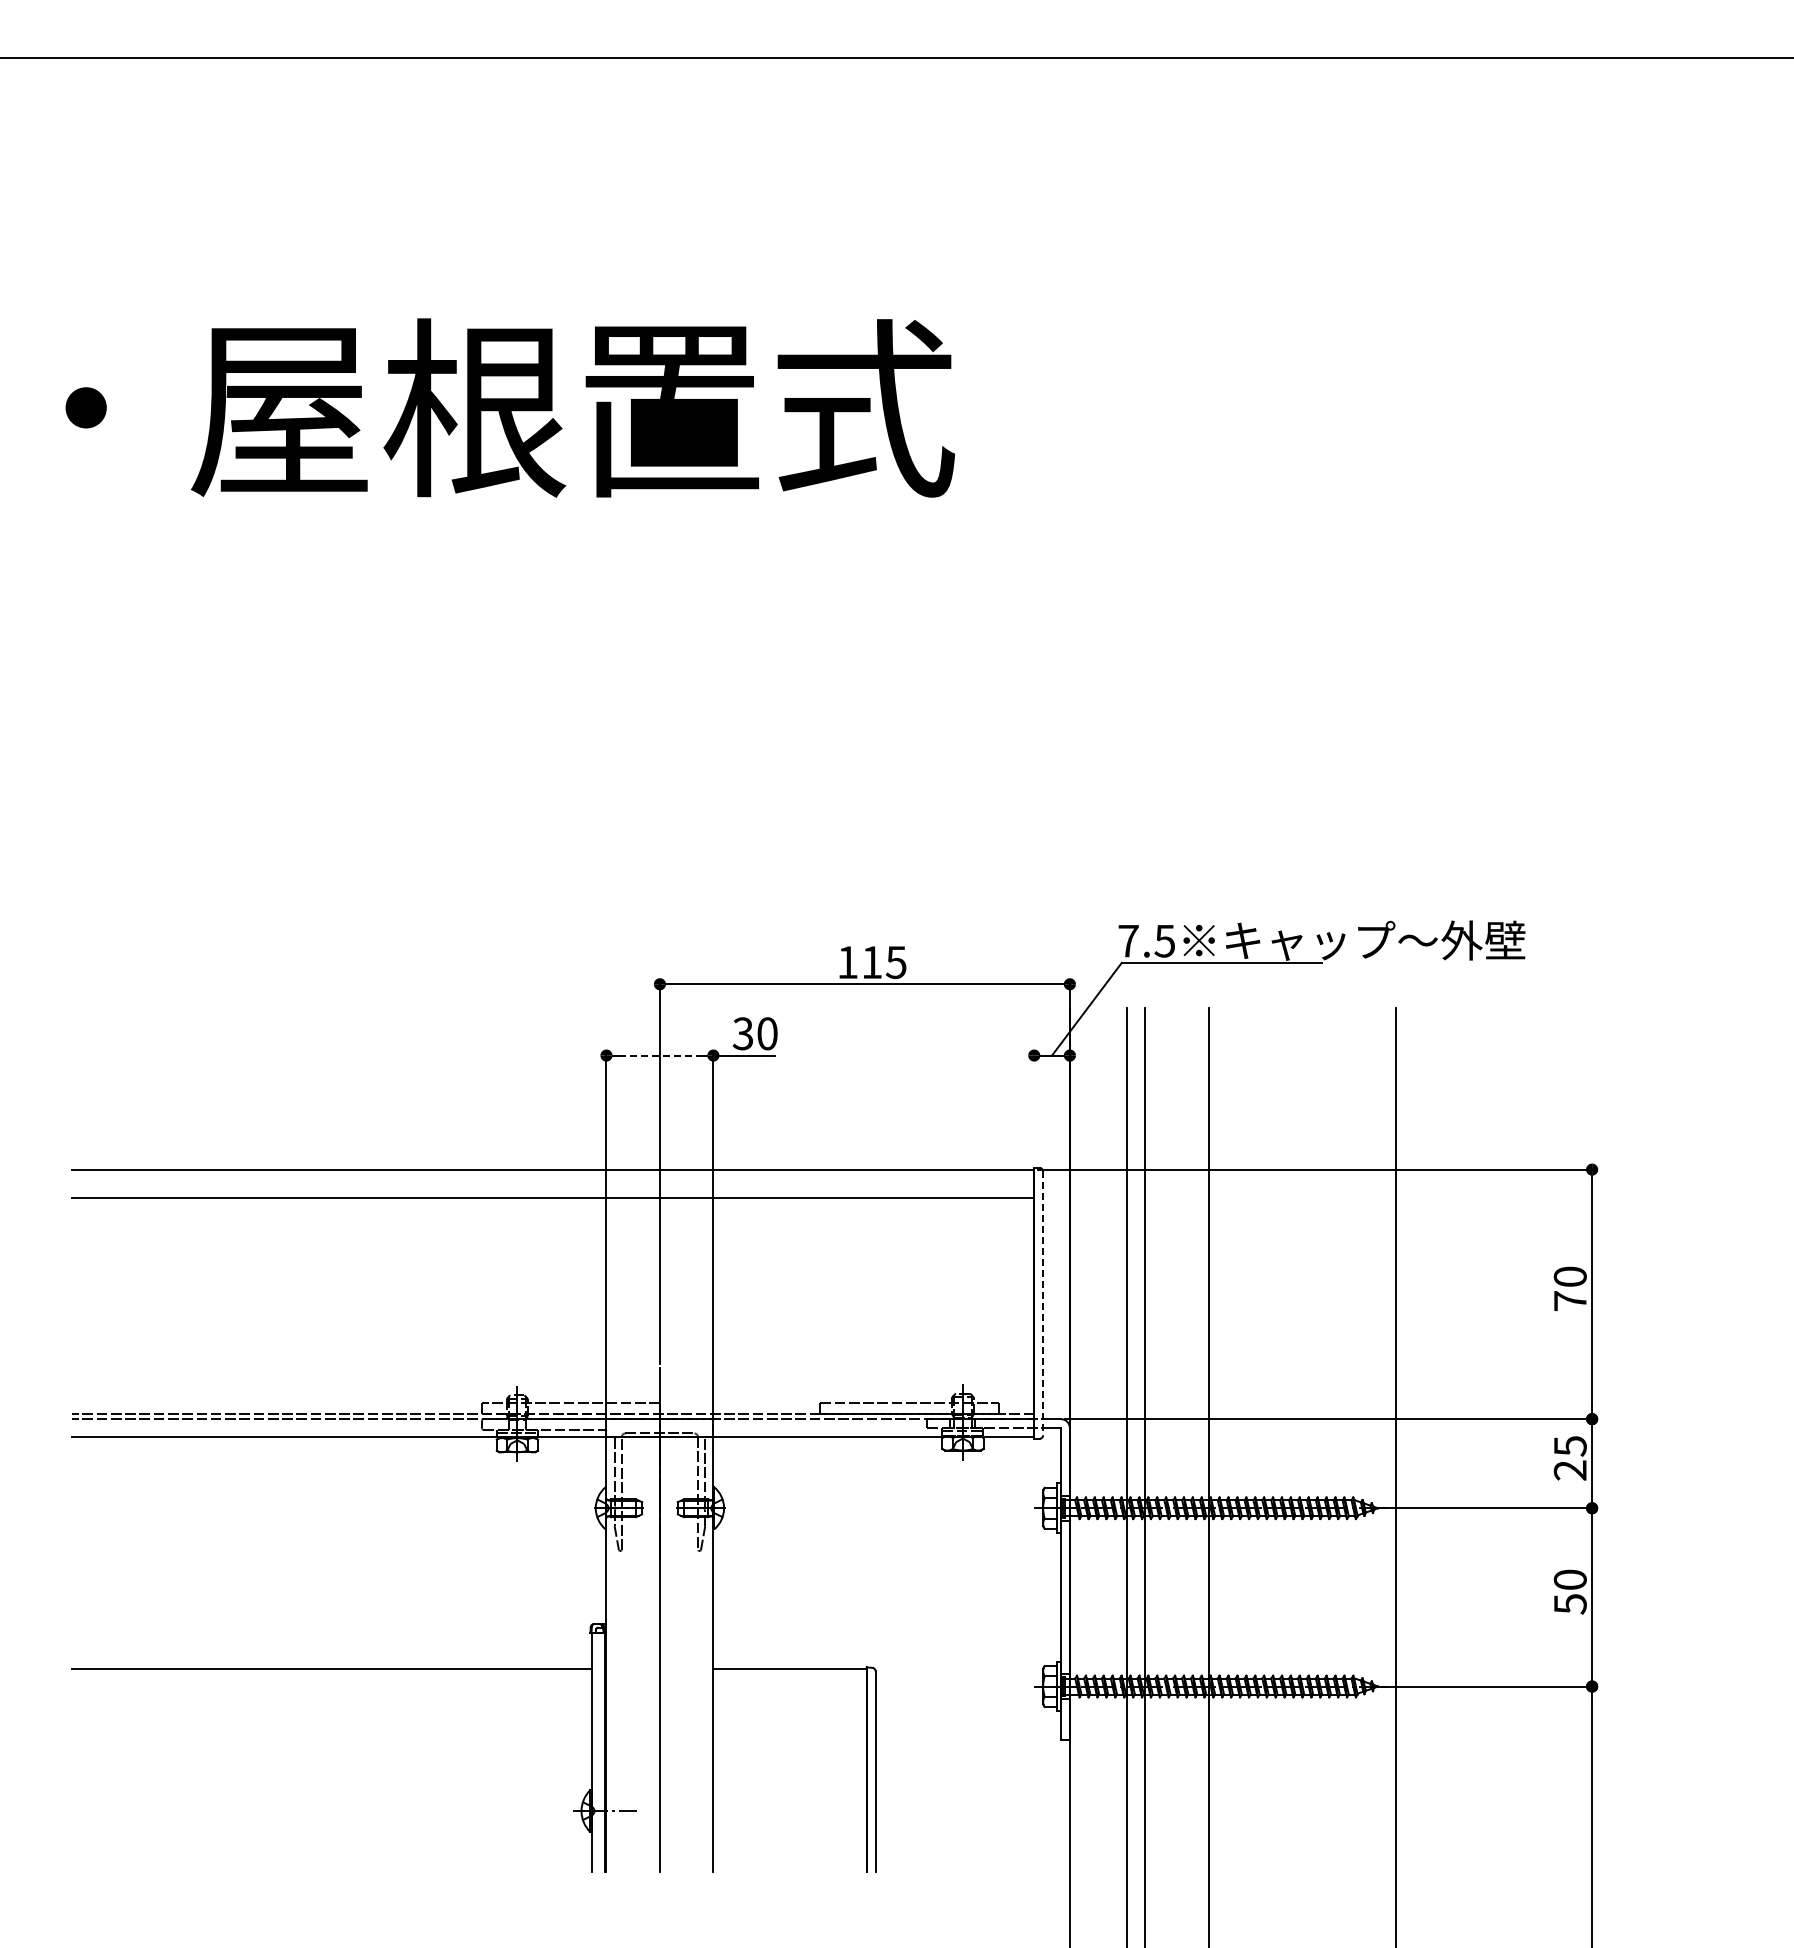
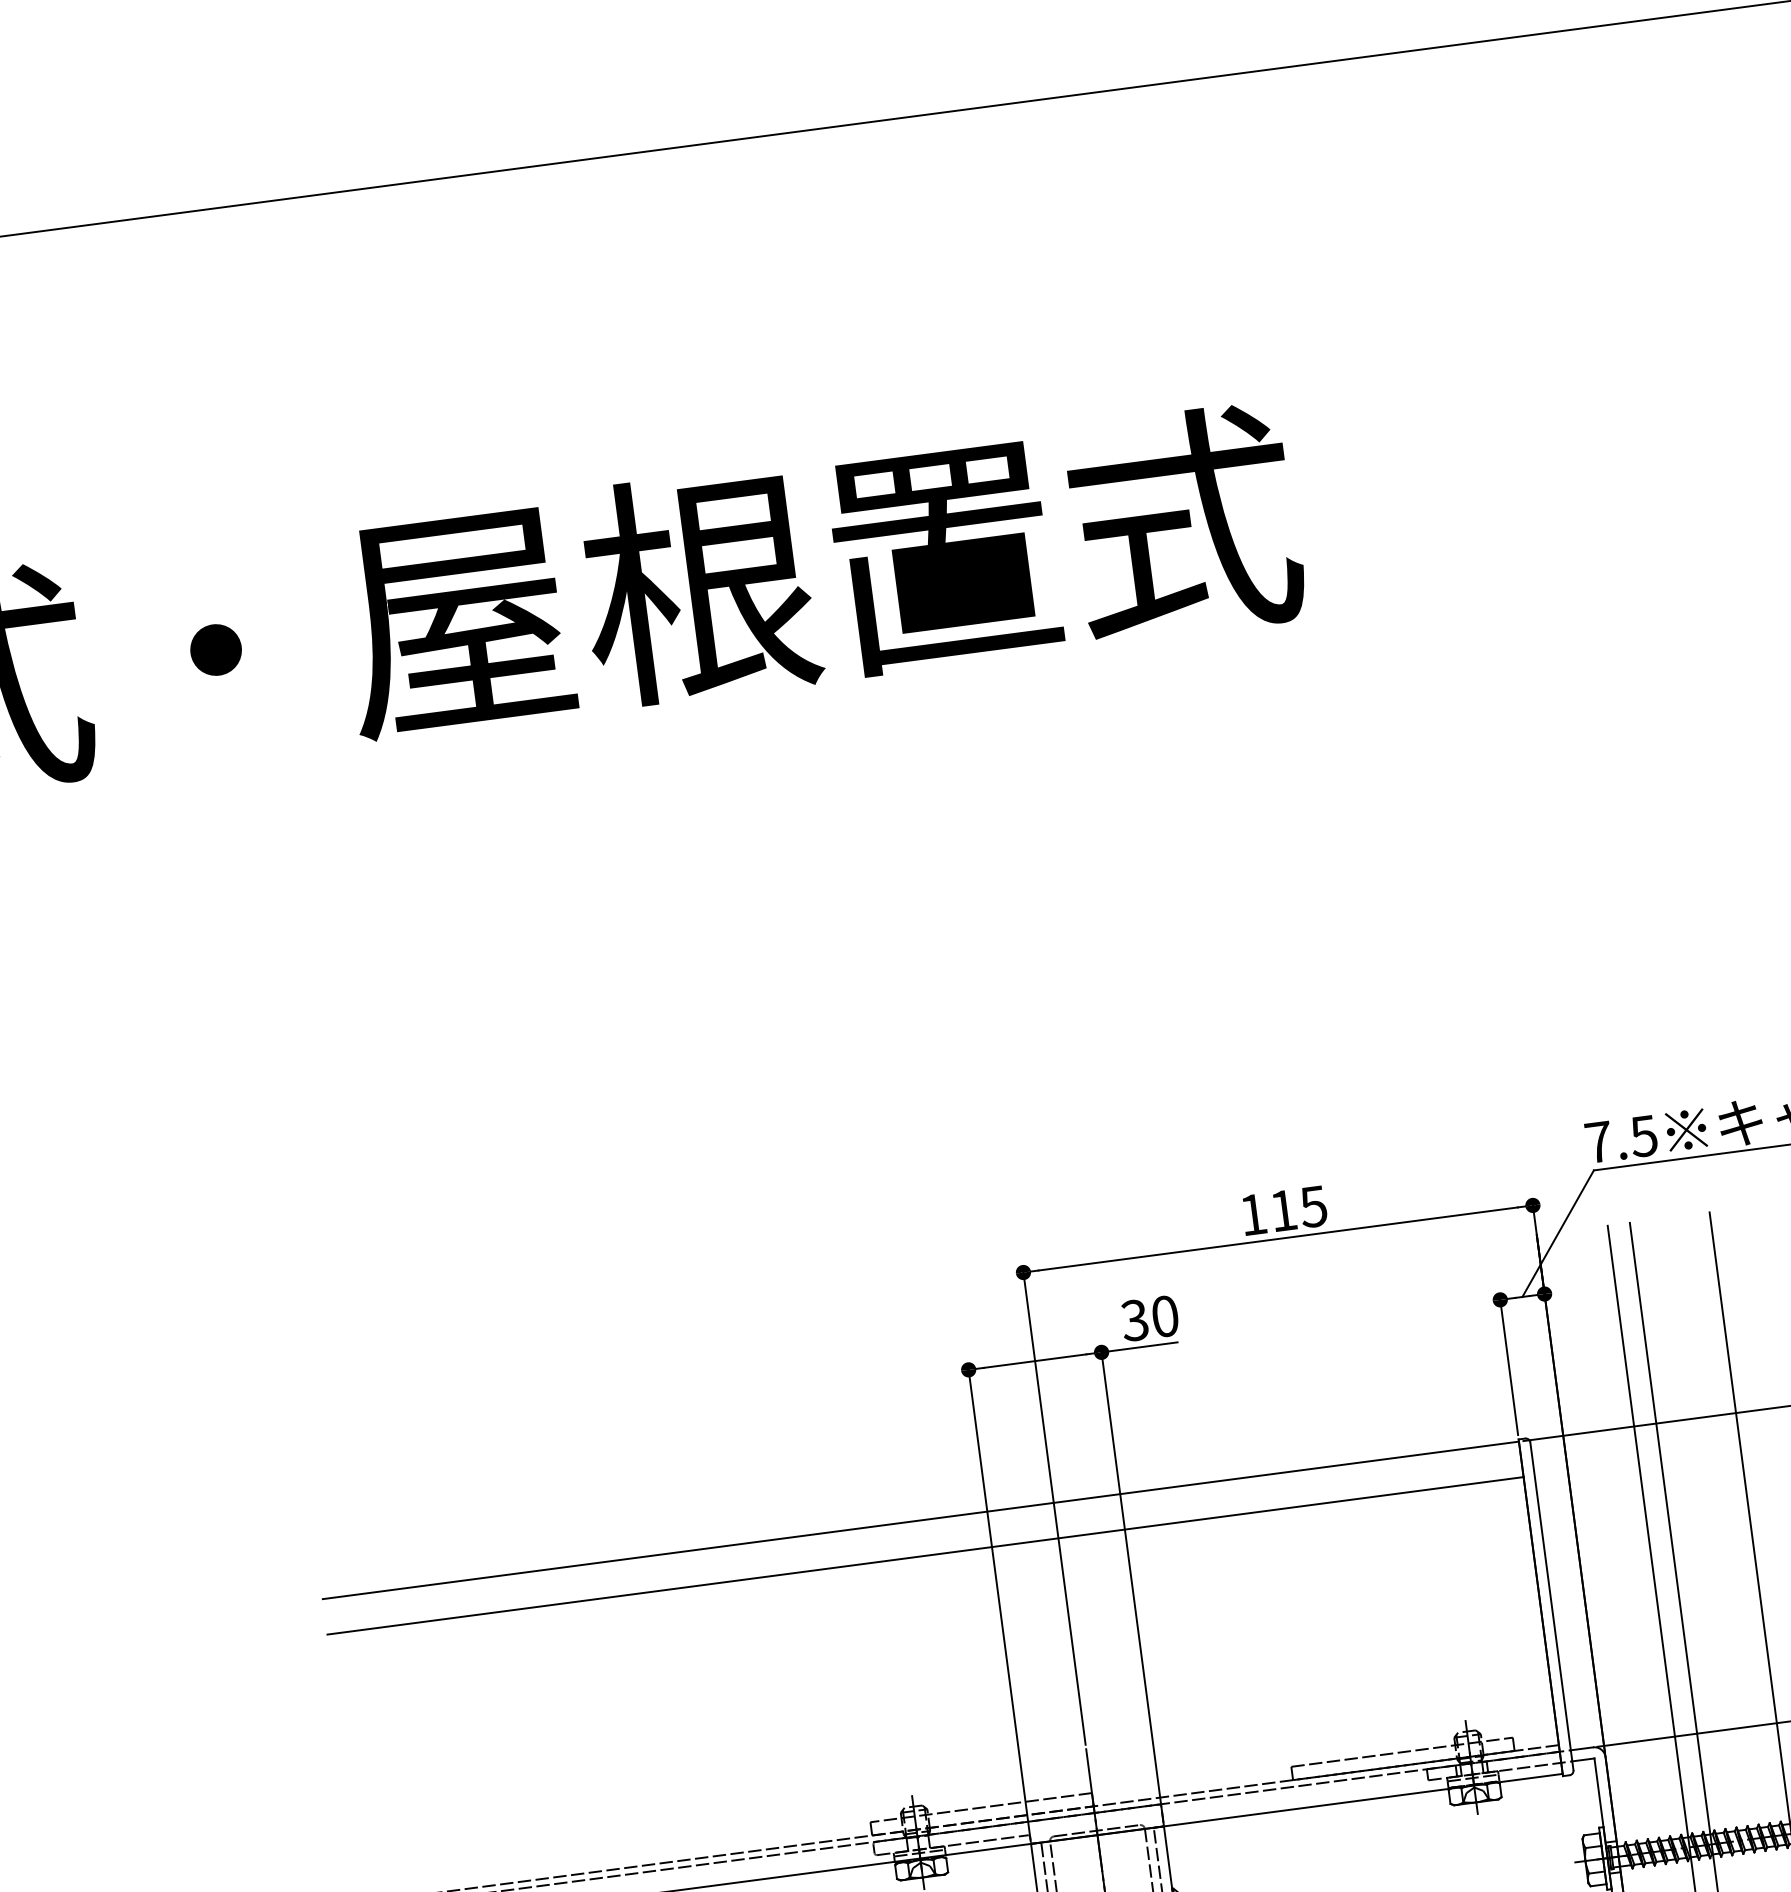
line: (660, 1055) -> (1035, 1360), dashed -> solid
line: (1034, 1108) -> (1509, 1365), added
line: (1043, 1303) -> (1552, 1606), dashed -> solid

